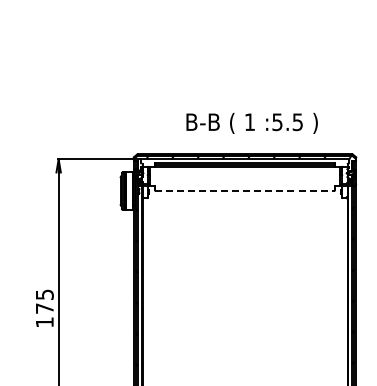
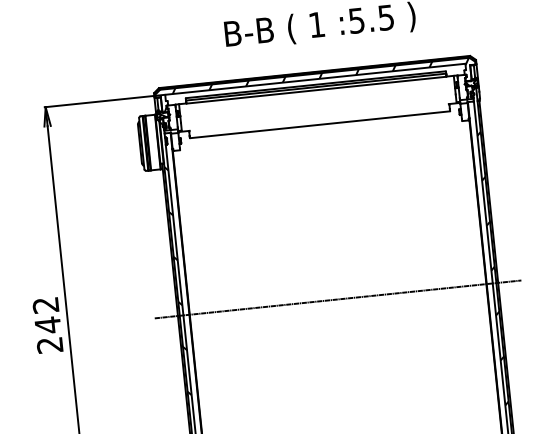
line: (245, 190) -> (320, 124), dashed -> solid
text: (44, 308) -> (47, 325), 175 -> 242
line: (244, 311) -> (337, 299), added

